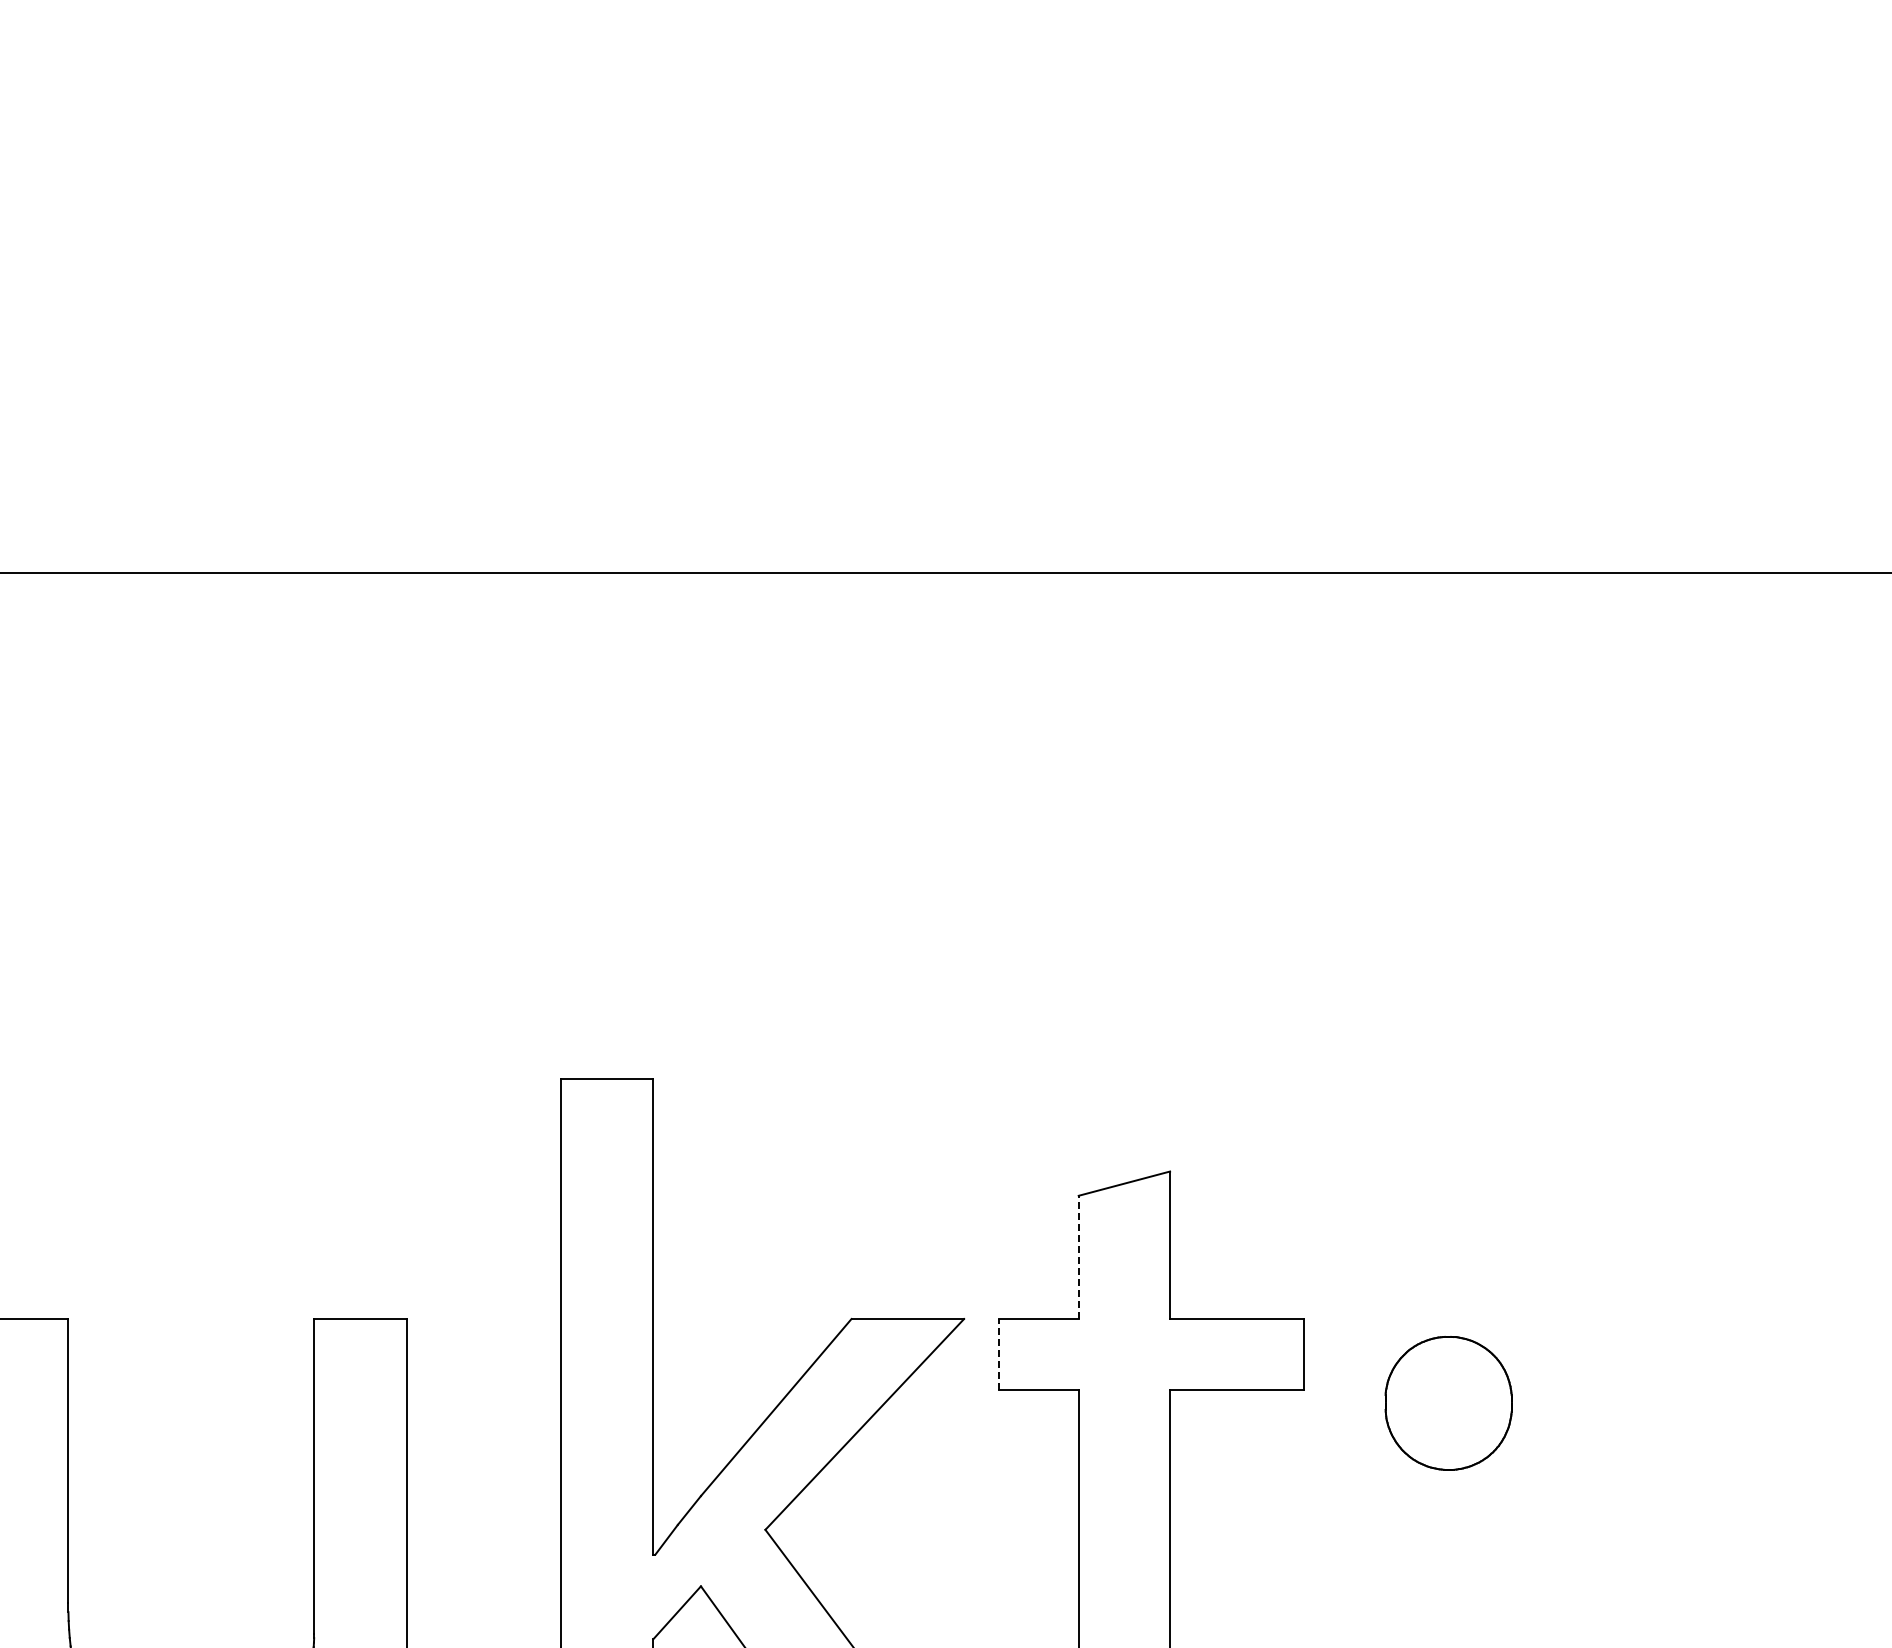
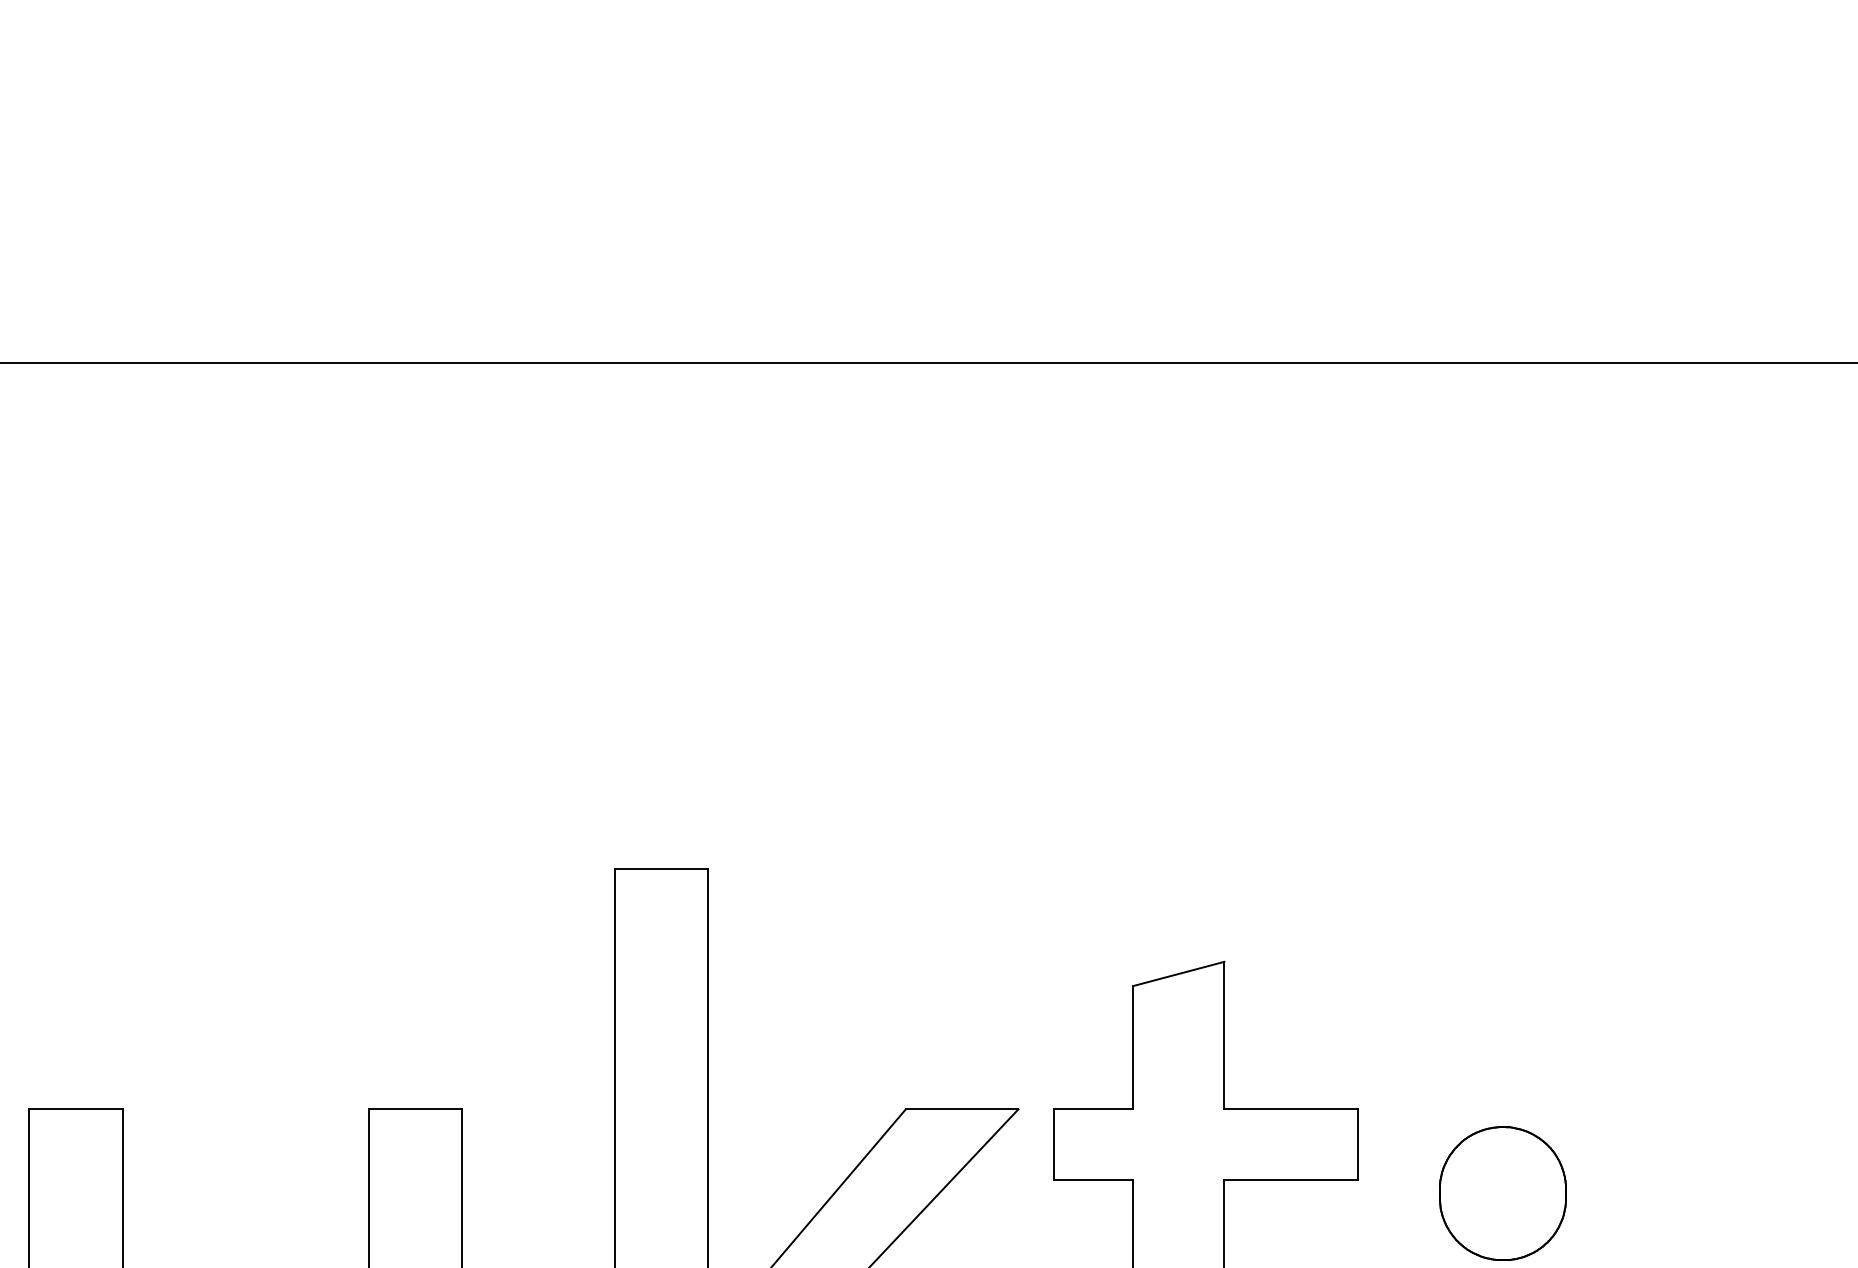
line: (1078, 1257) -> (1132, 1047), dashed -> solid
line: (999, 1353) -> (1053, 1143), dashed -> solid

